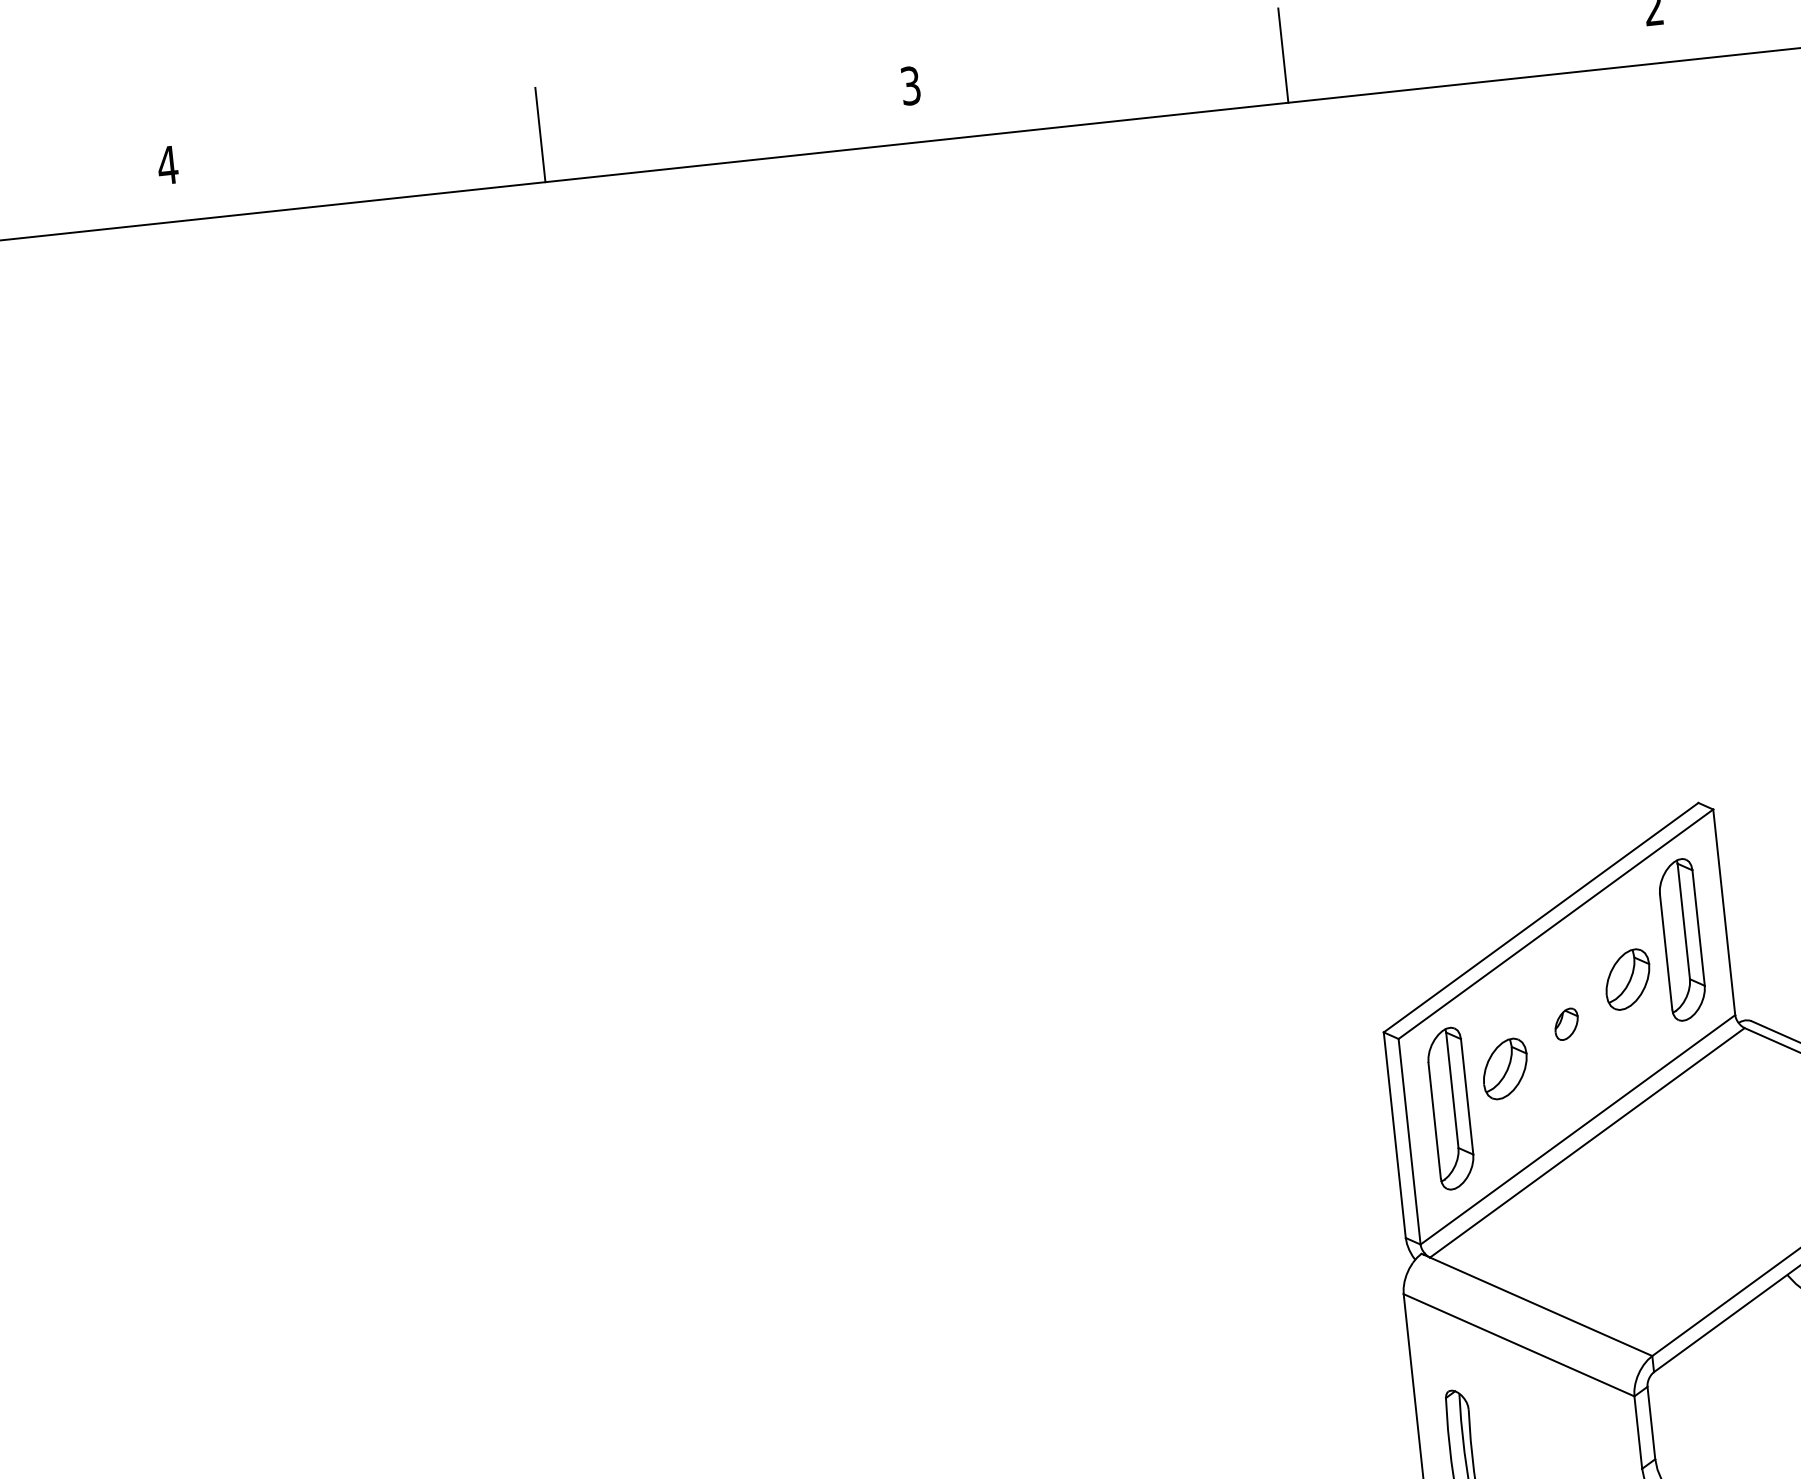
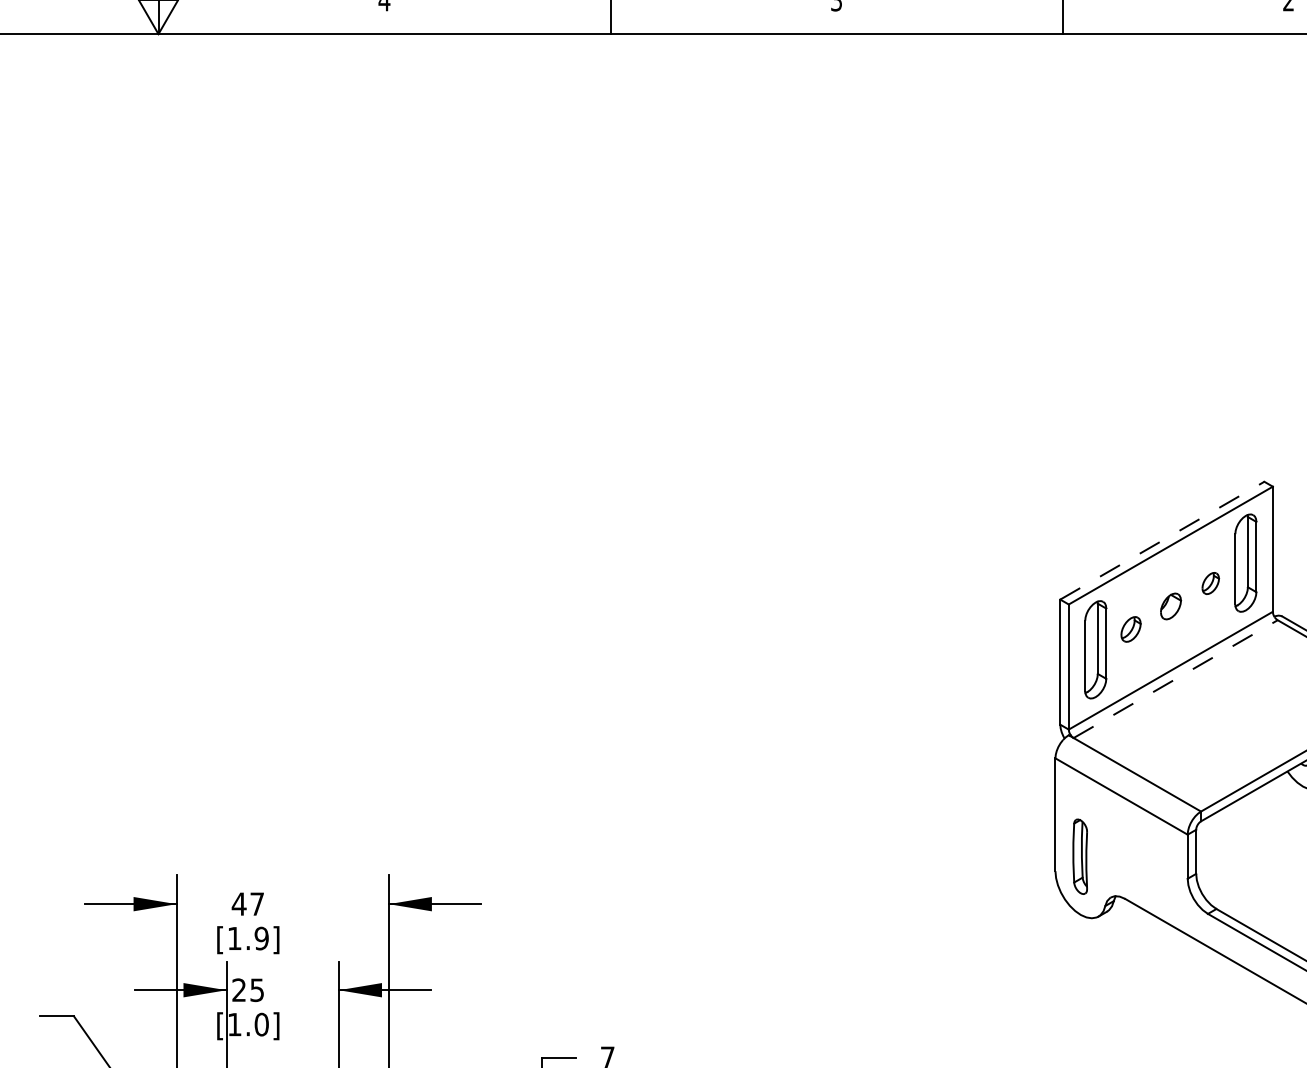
line: (1541, 917) -> (1162, 540), solid -> dashed
part: (1627, 979) -> (1210, 583), size x0.6
part: (1566, 1024) -> (1170, 606), size x1.4
part: (1504, 1069) -> (1130, 629), size x0.7
line: (1587, 1143) -> (1175, 679), solid -> dashed

